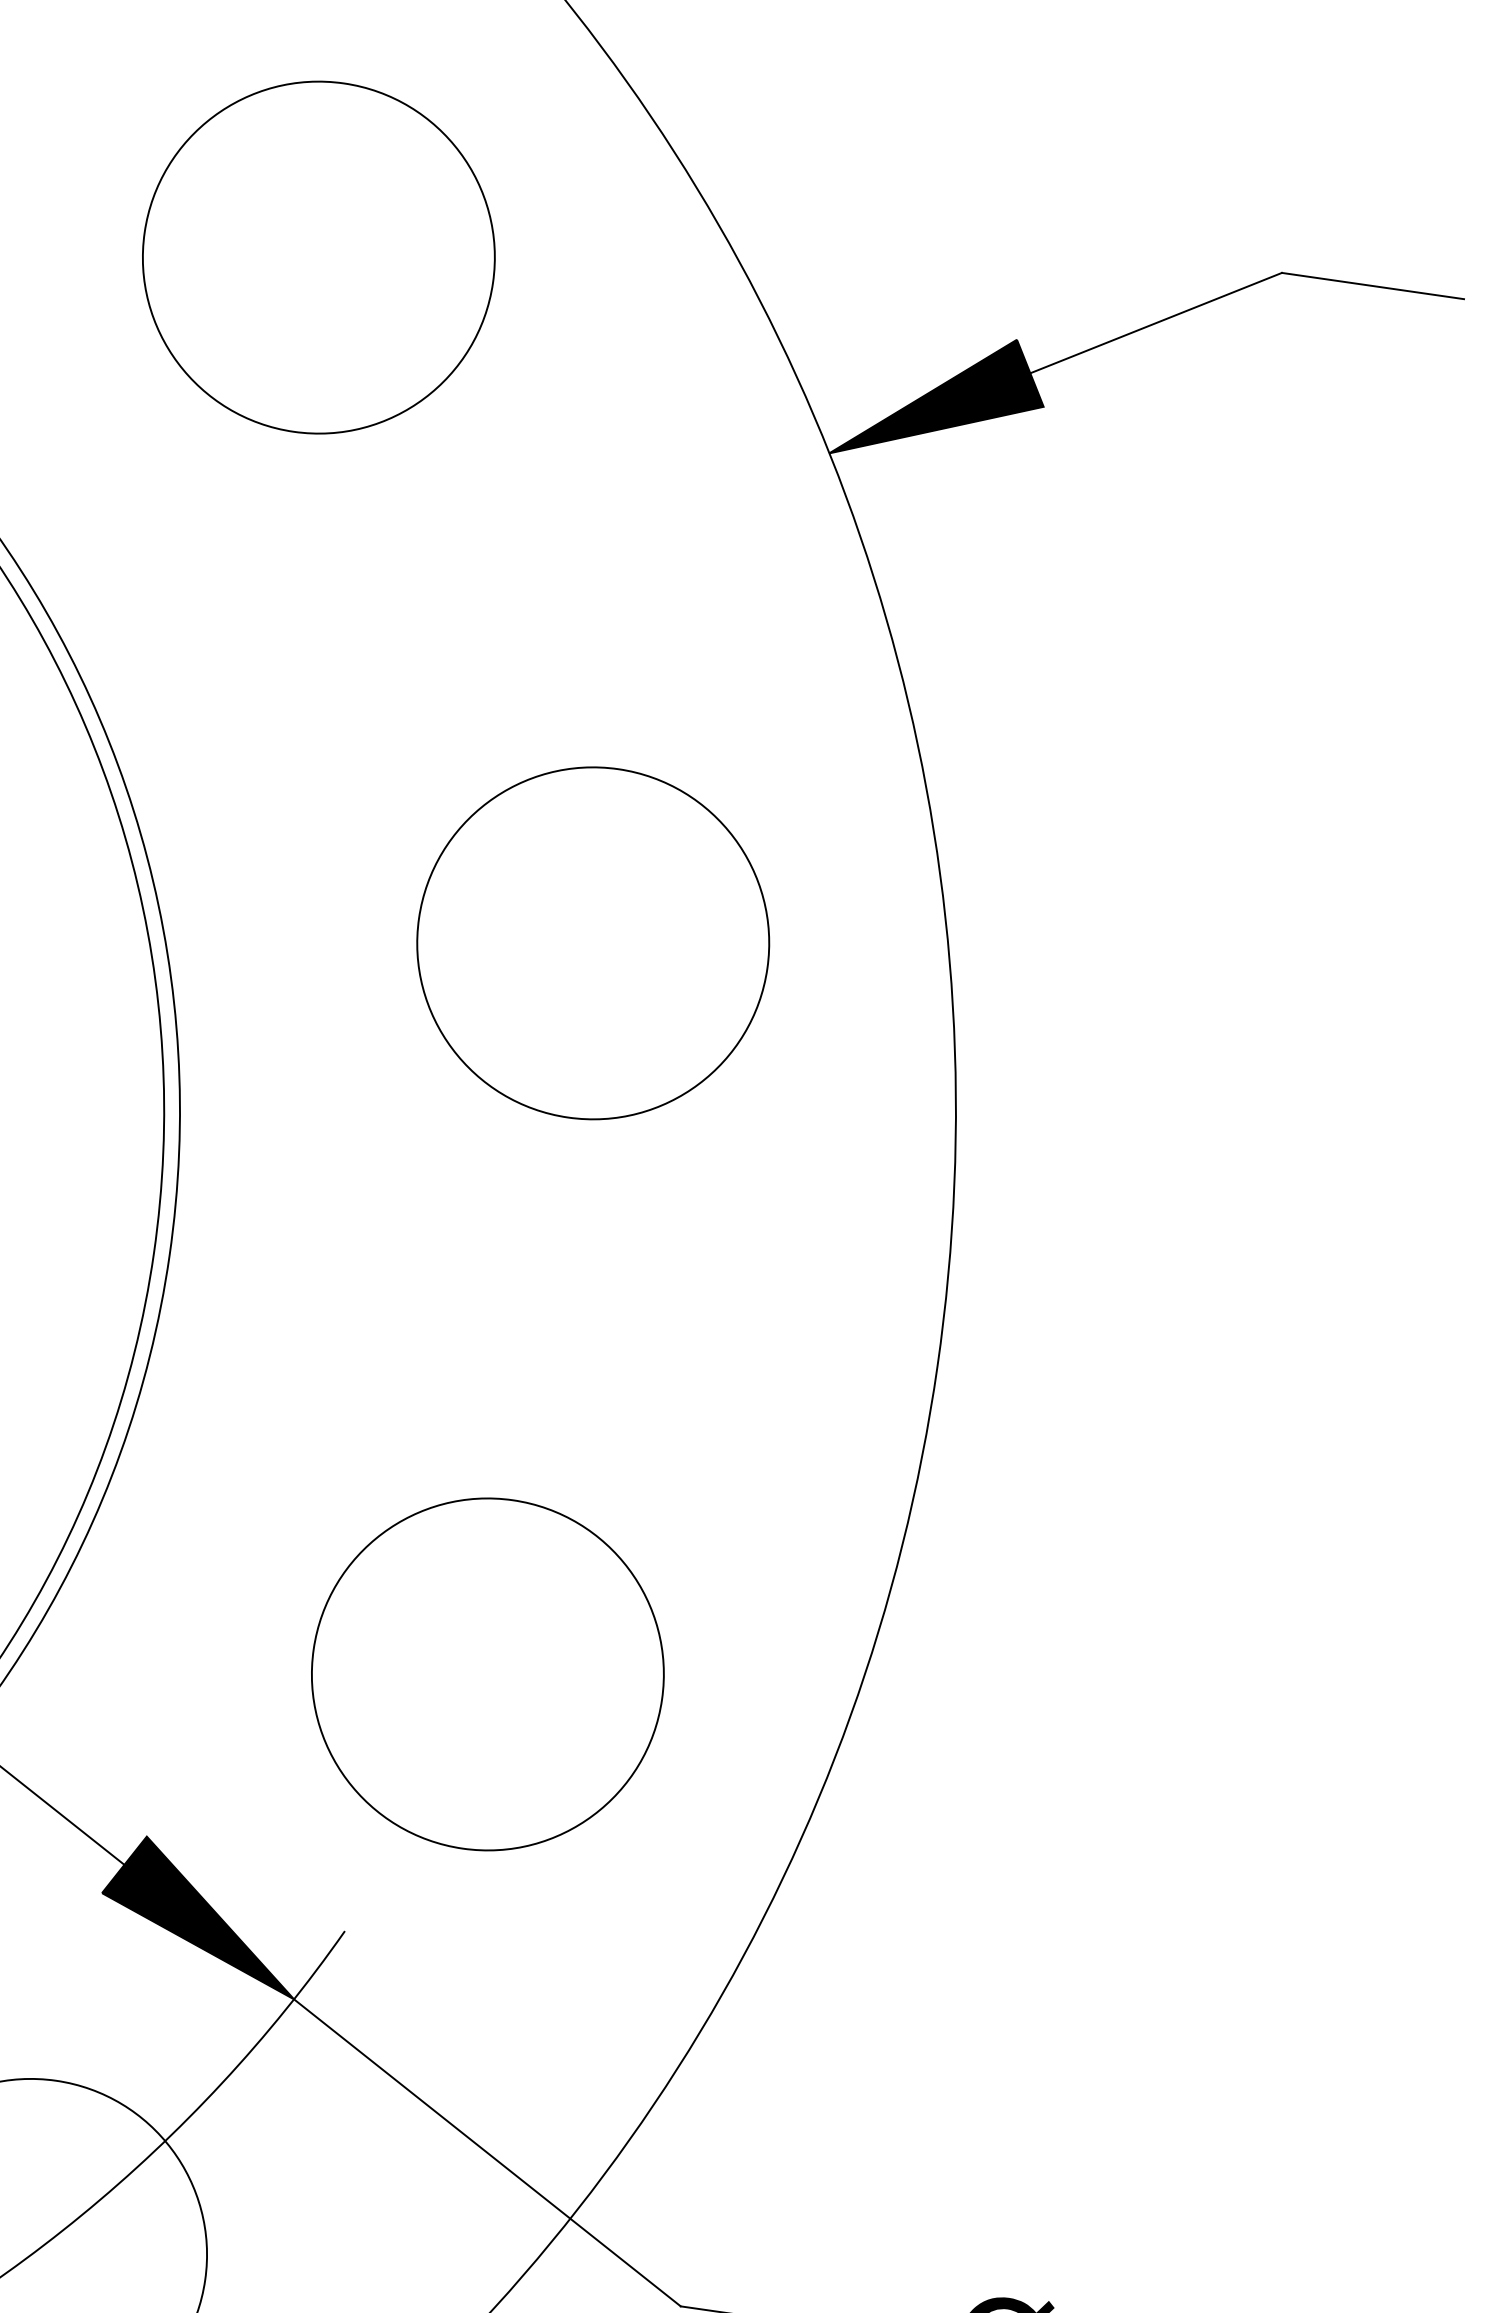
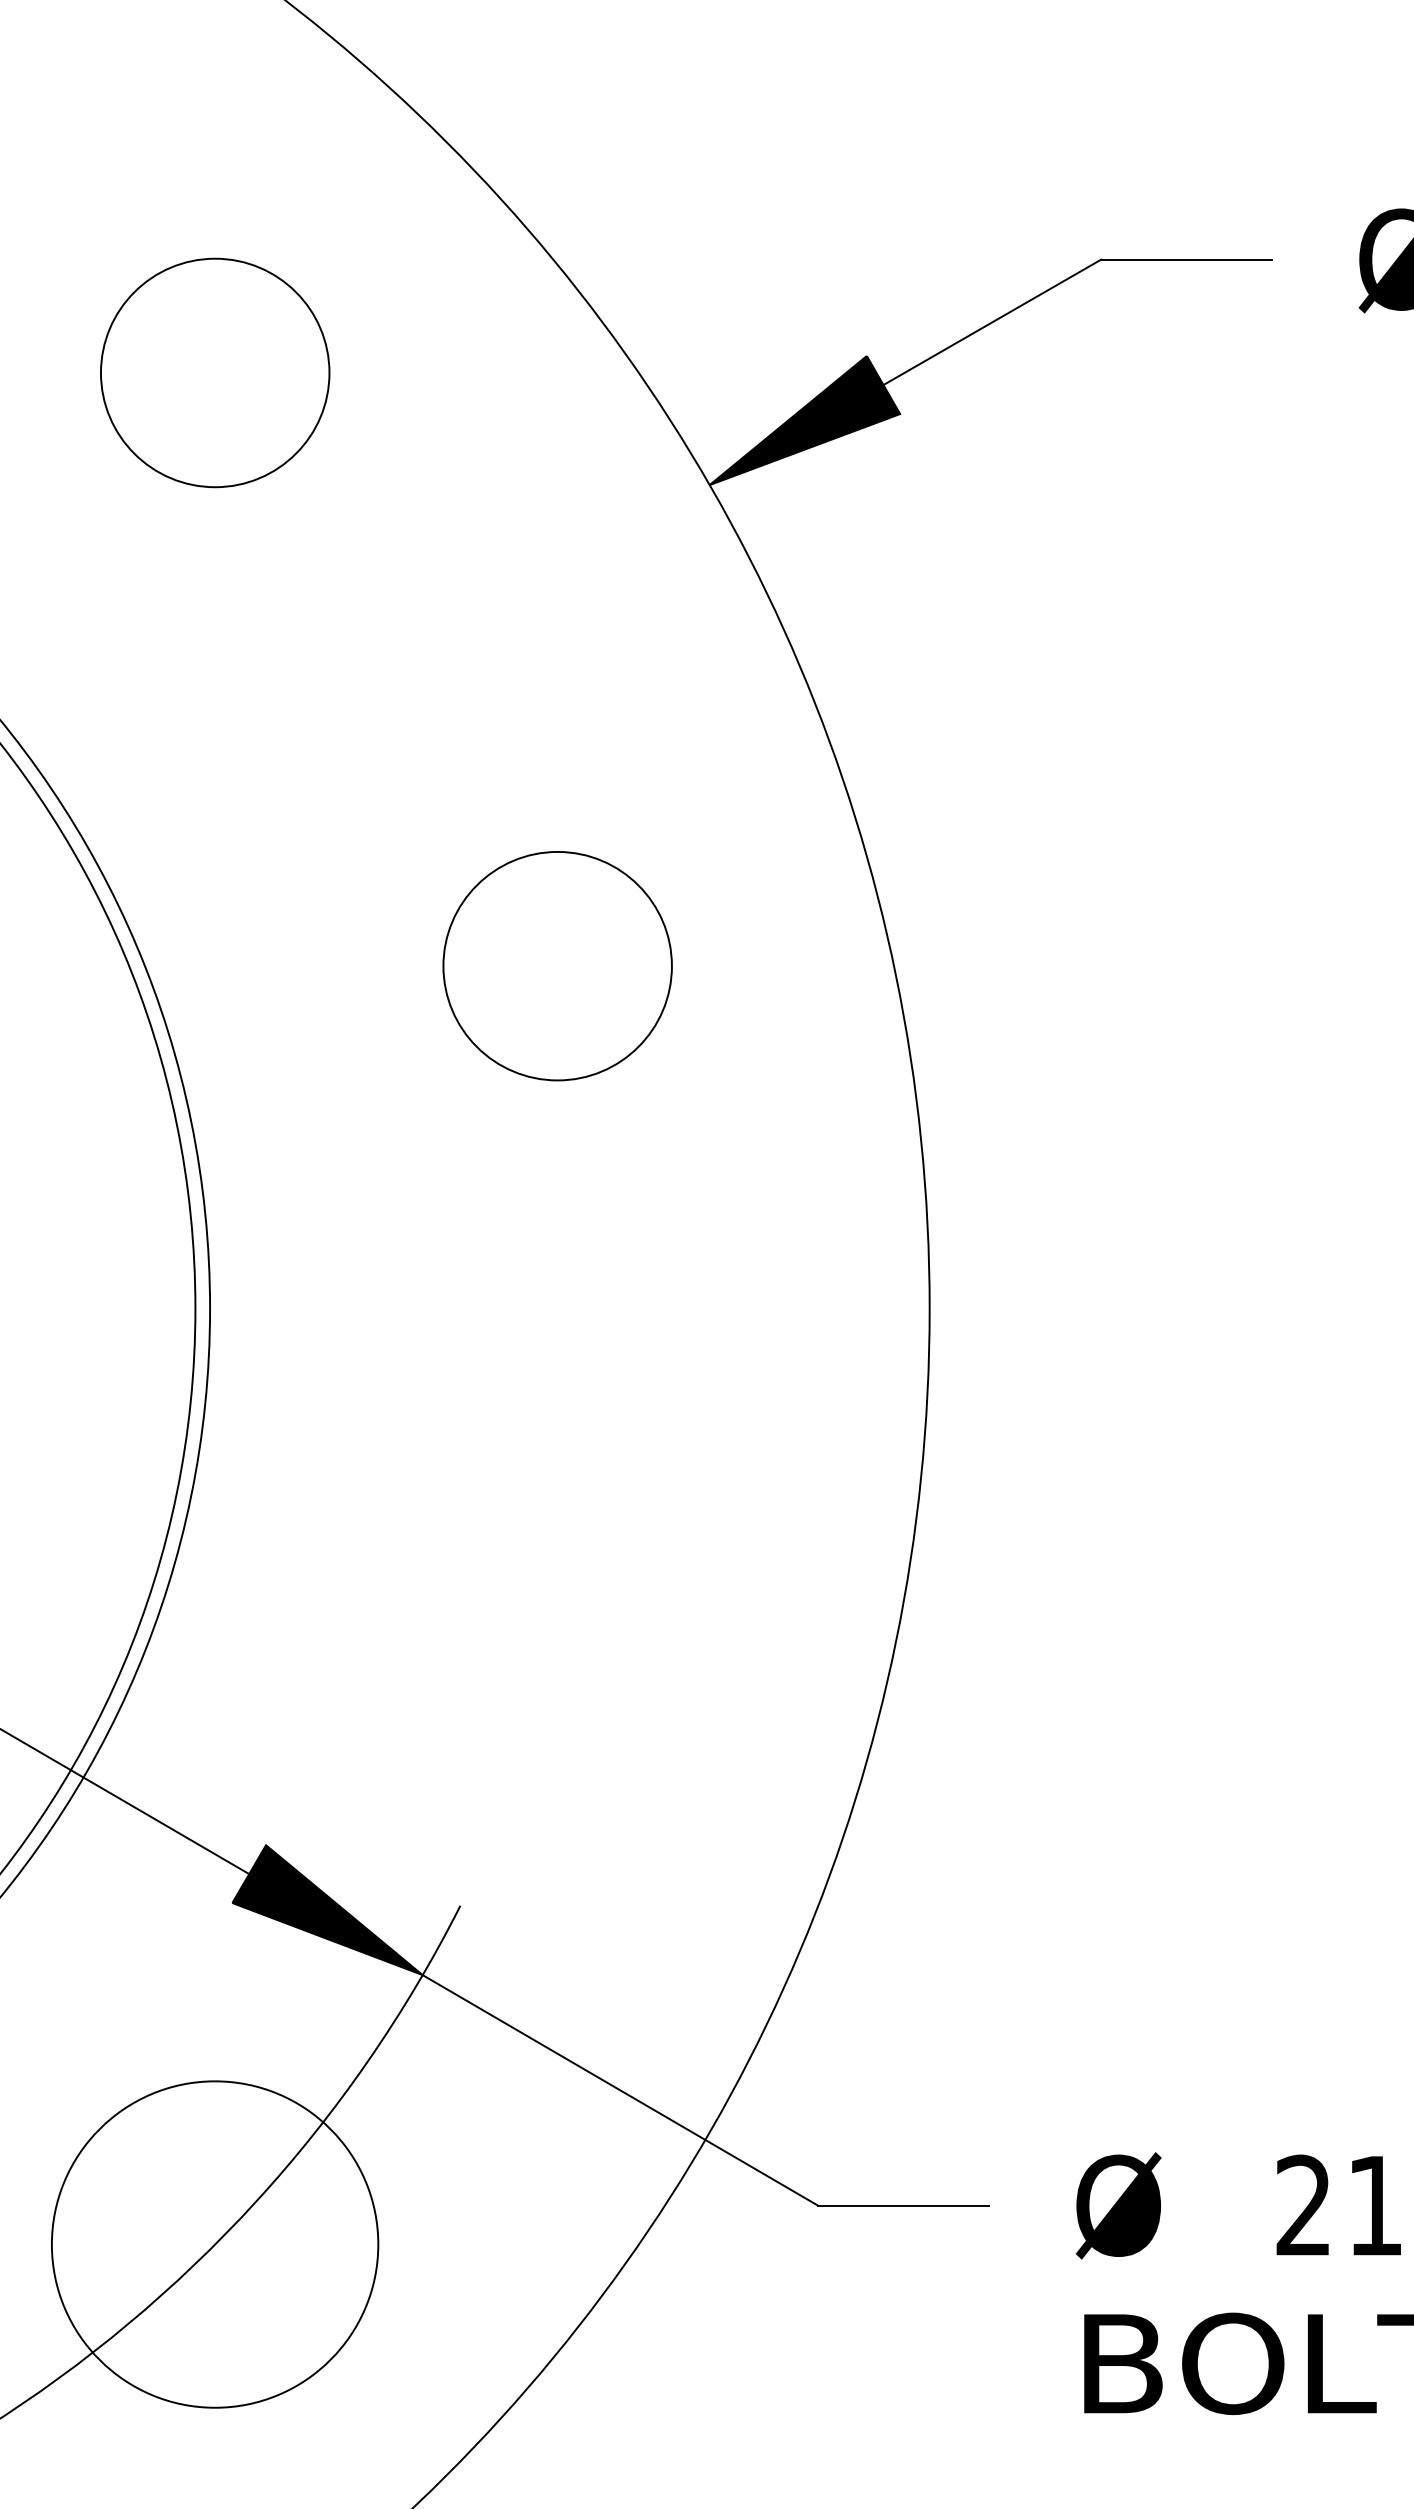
circle: (319, 257) -> (215, 372), size x0.7
circle: (593, 942) -> (557, 965), size x0.7
circle: (487, 1674) -> (557, 1651), removed

